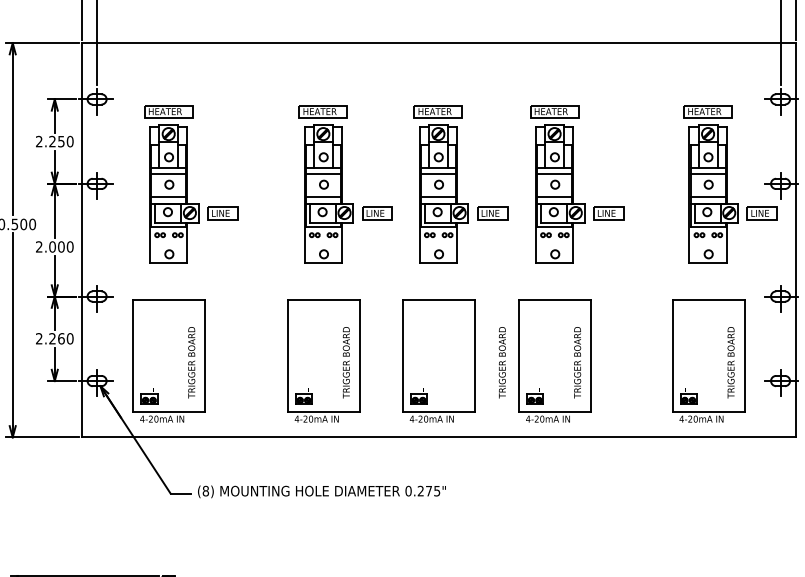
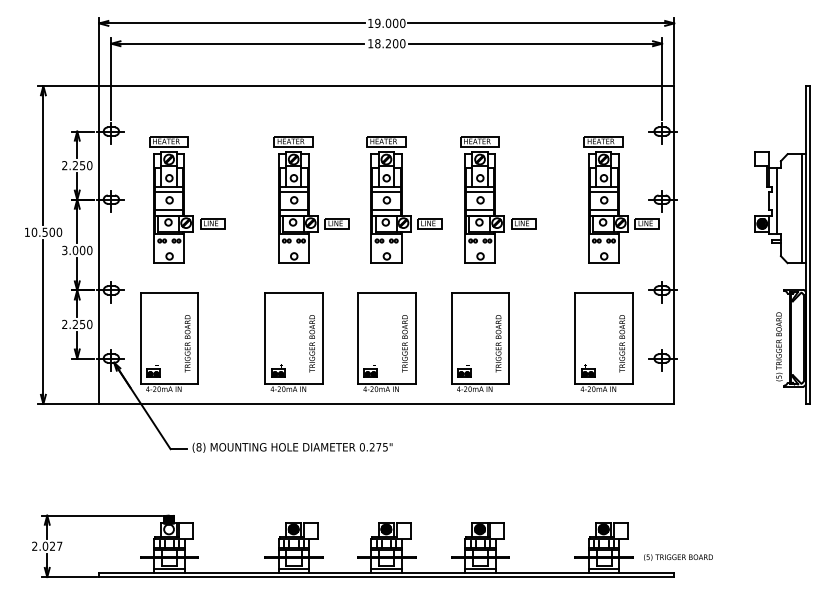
text: (38, 246) -> (64, 250), 2.000 -> 3.000
text: (61, 338) -> (82, 324), 2.260 -> 2.250
text: (501, 362) -> (404, 343), moved

